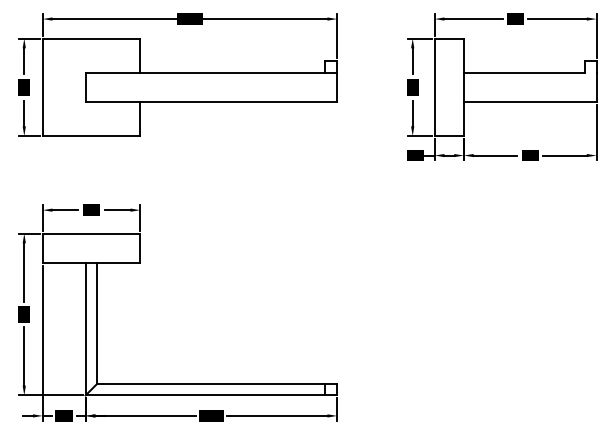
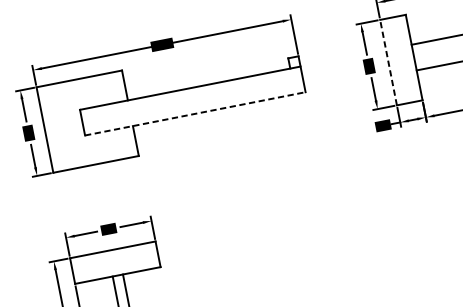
line: (434, 87) -> (388, 62), solid -> dashed
line: (211, 101) -> (195, 113), solid -> dashed

